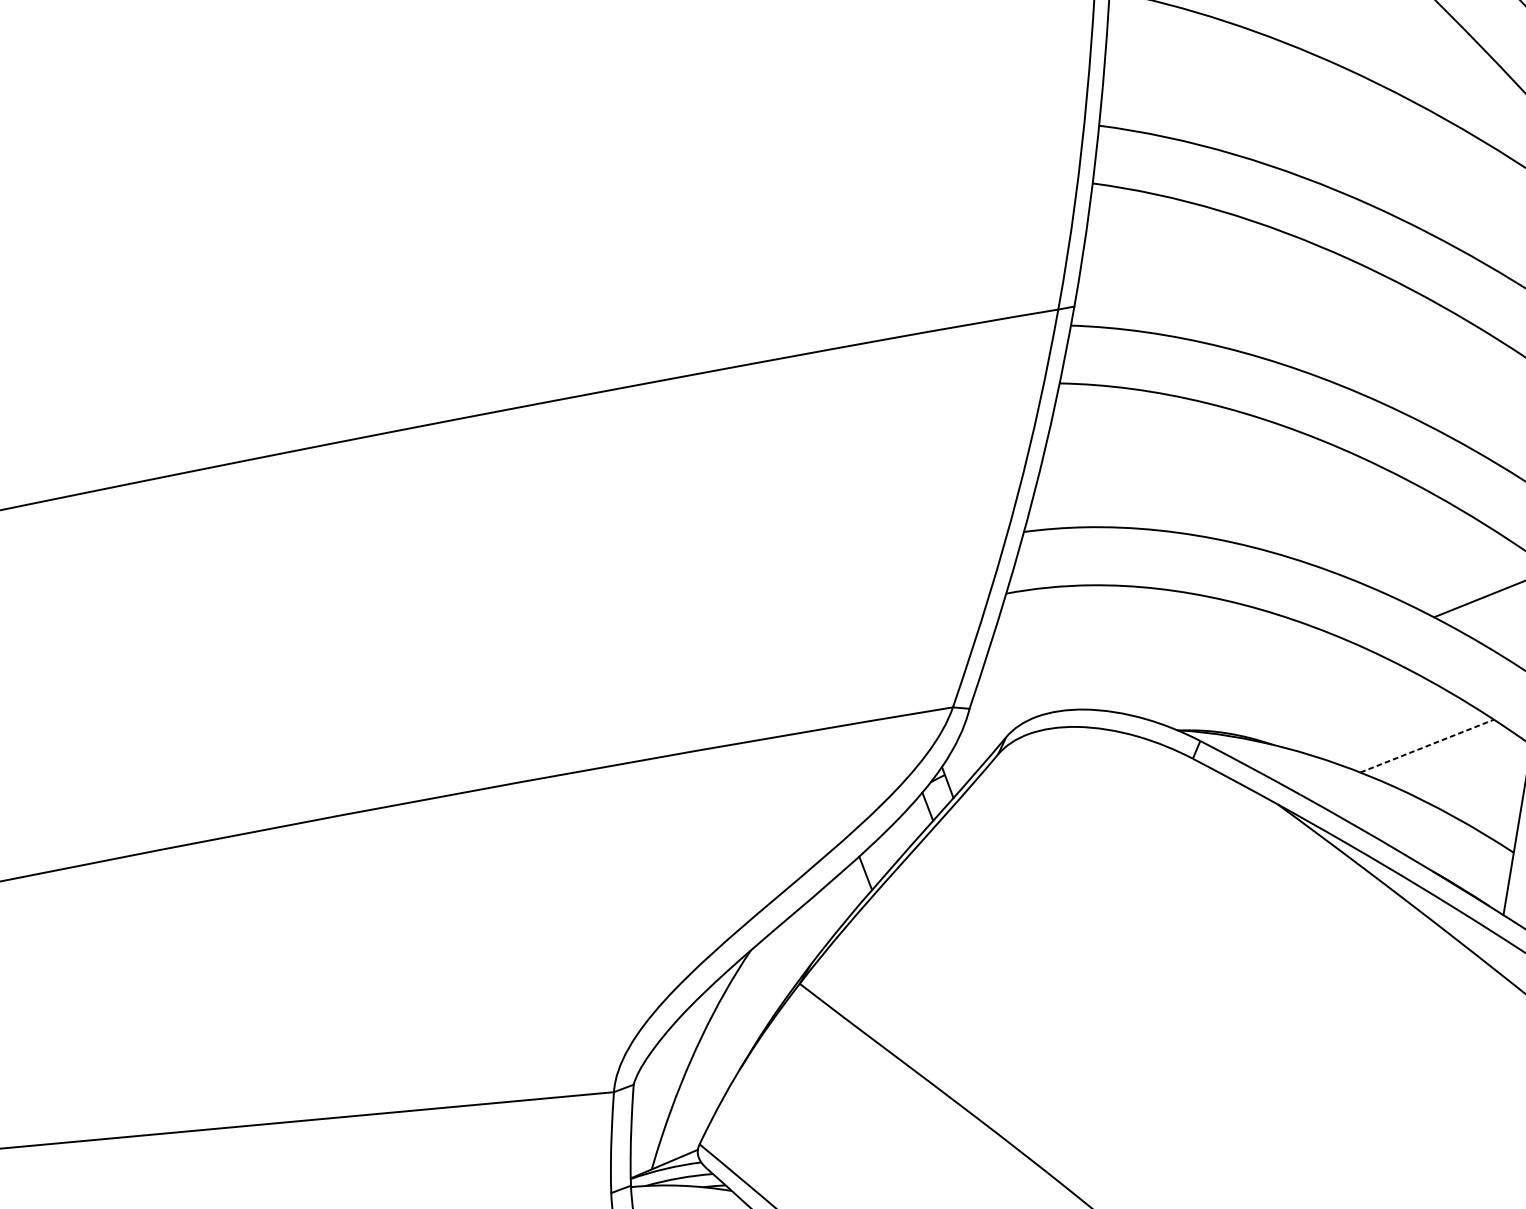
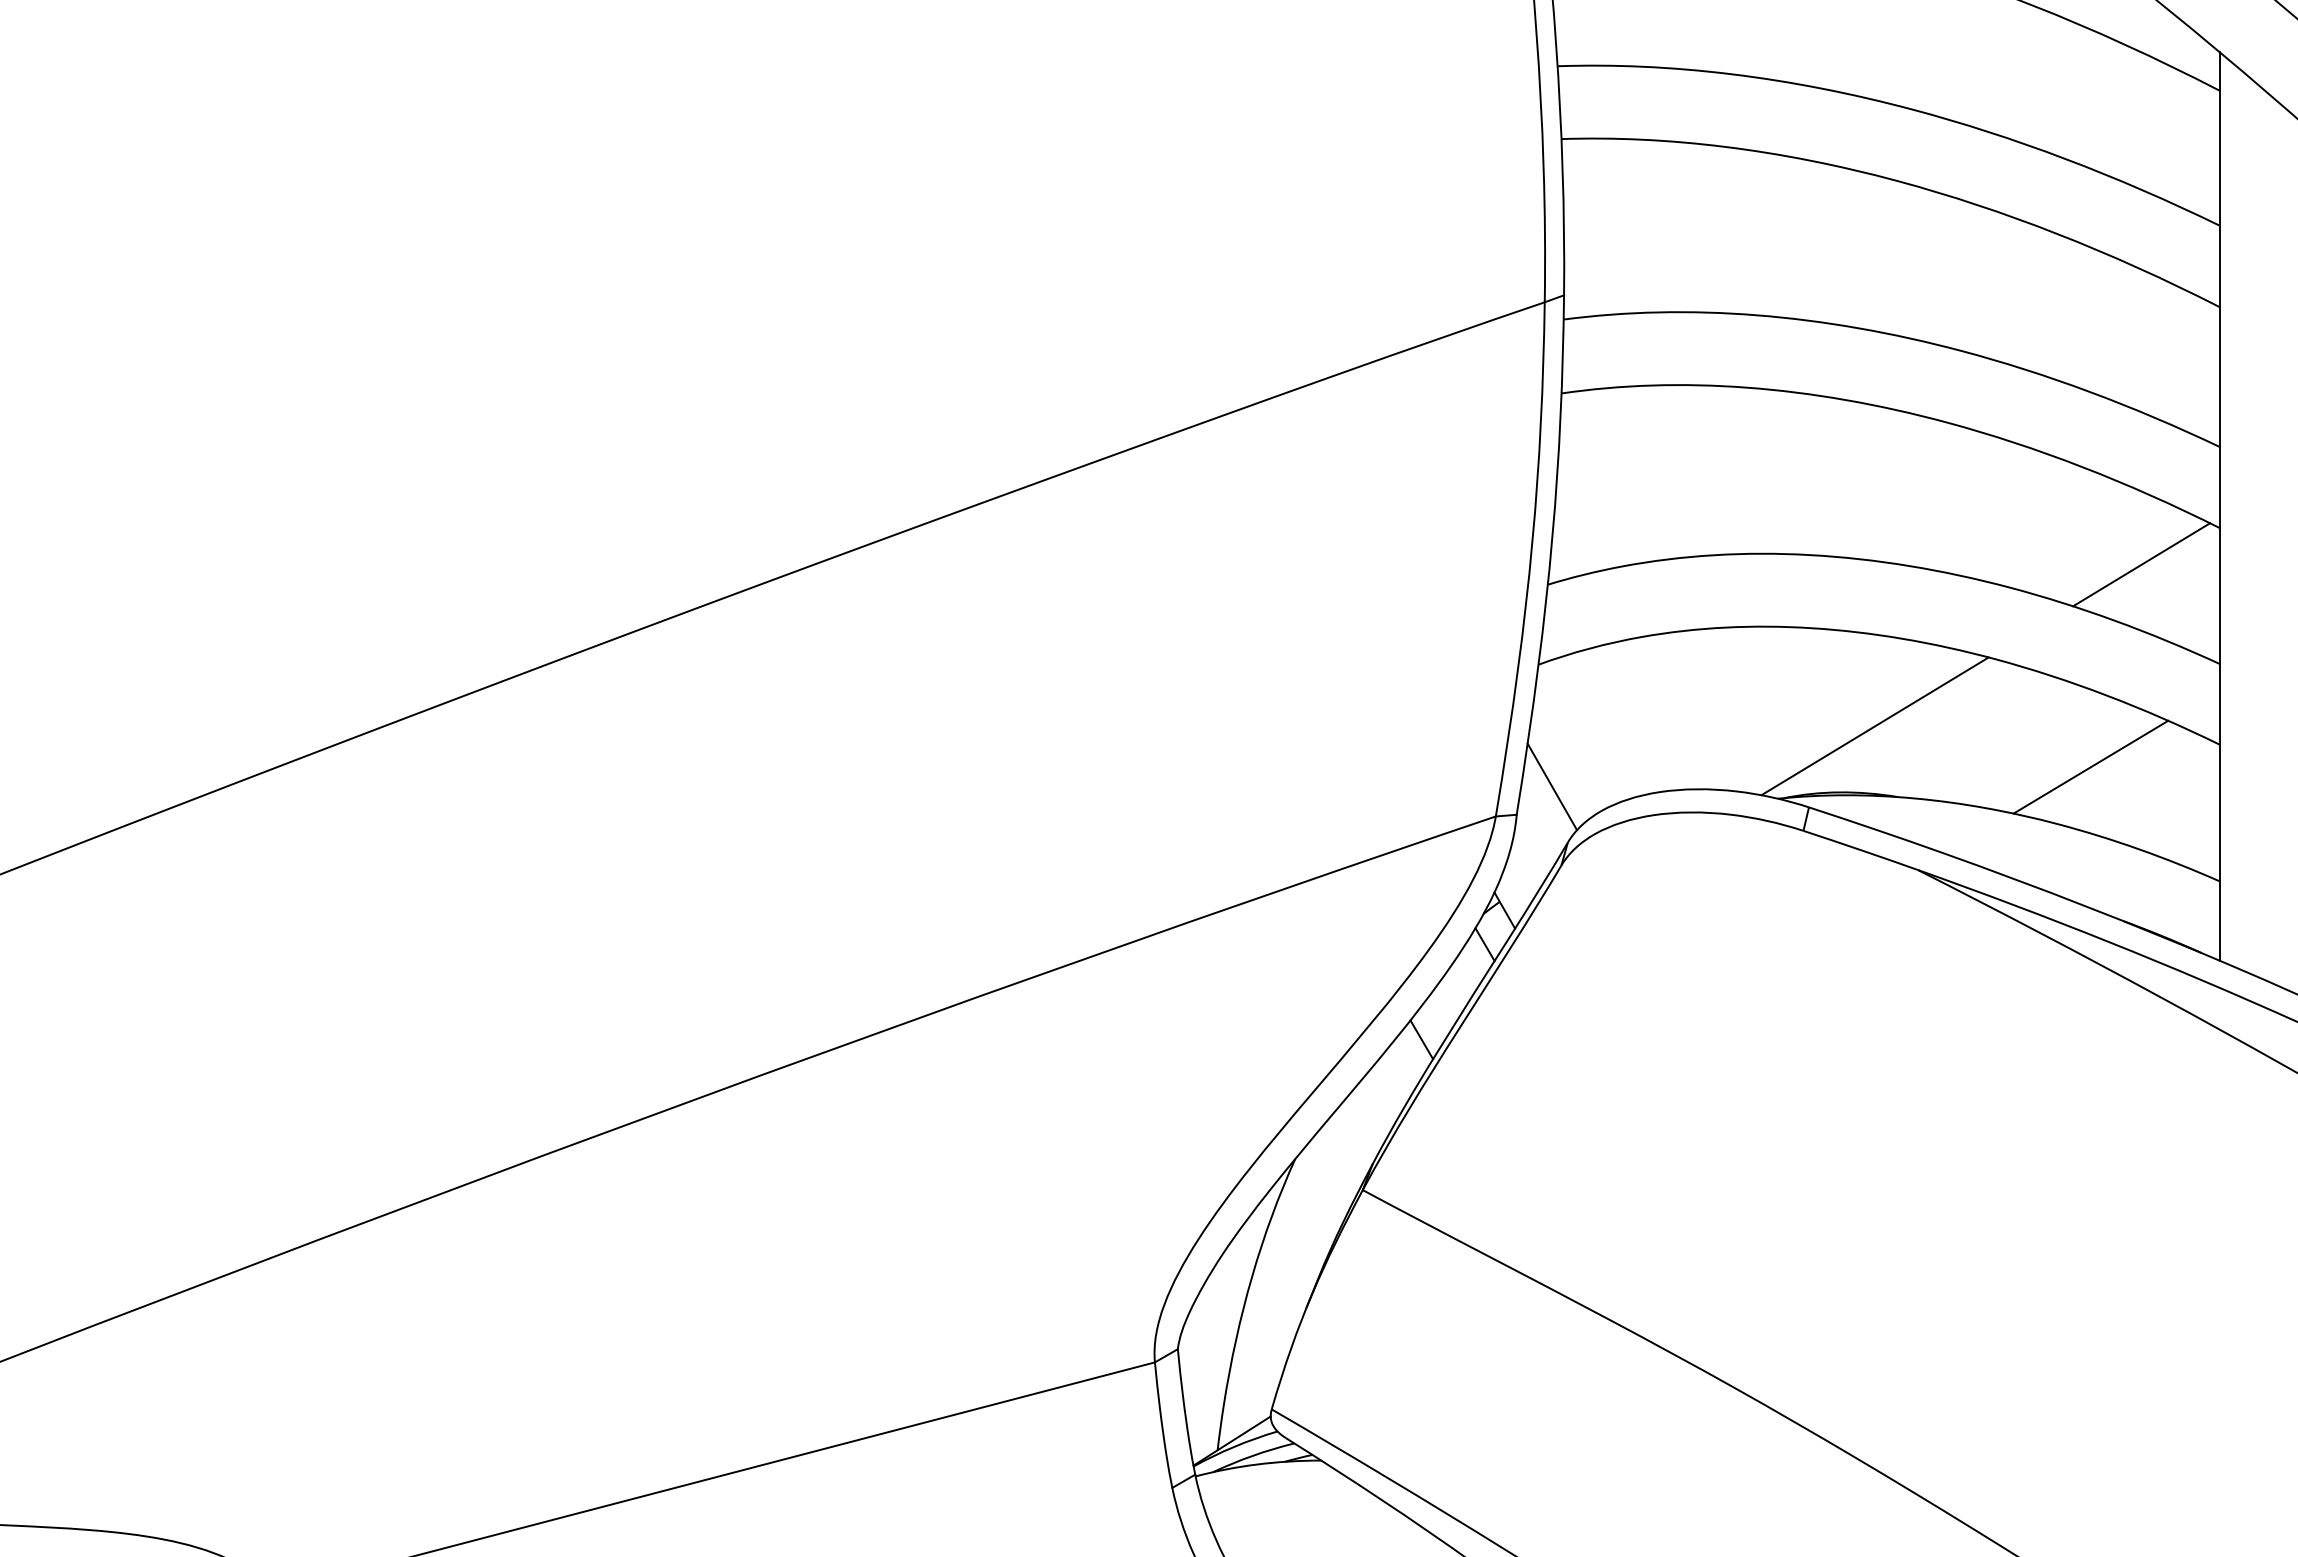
line: (1262, 685) -> (1874, 726), added
line: (1001, 691) -> (1552, 786), added
line: (1427, 745) -> (2091, 766), dashed -> solid

